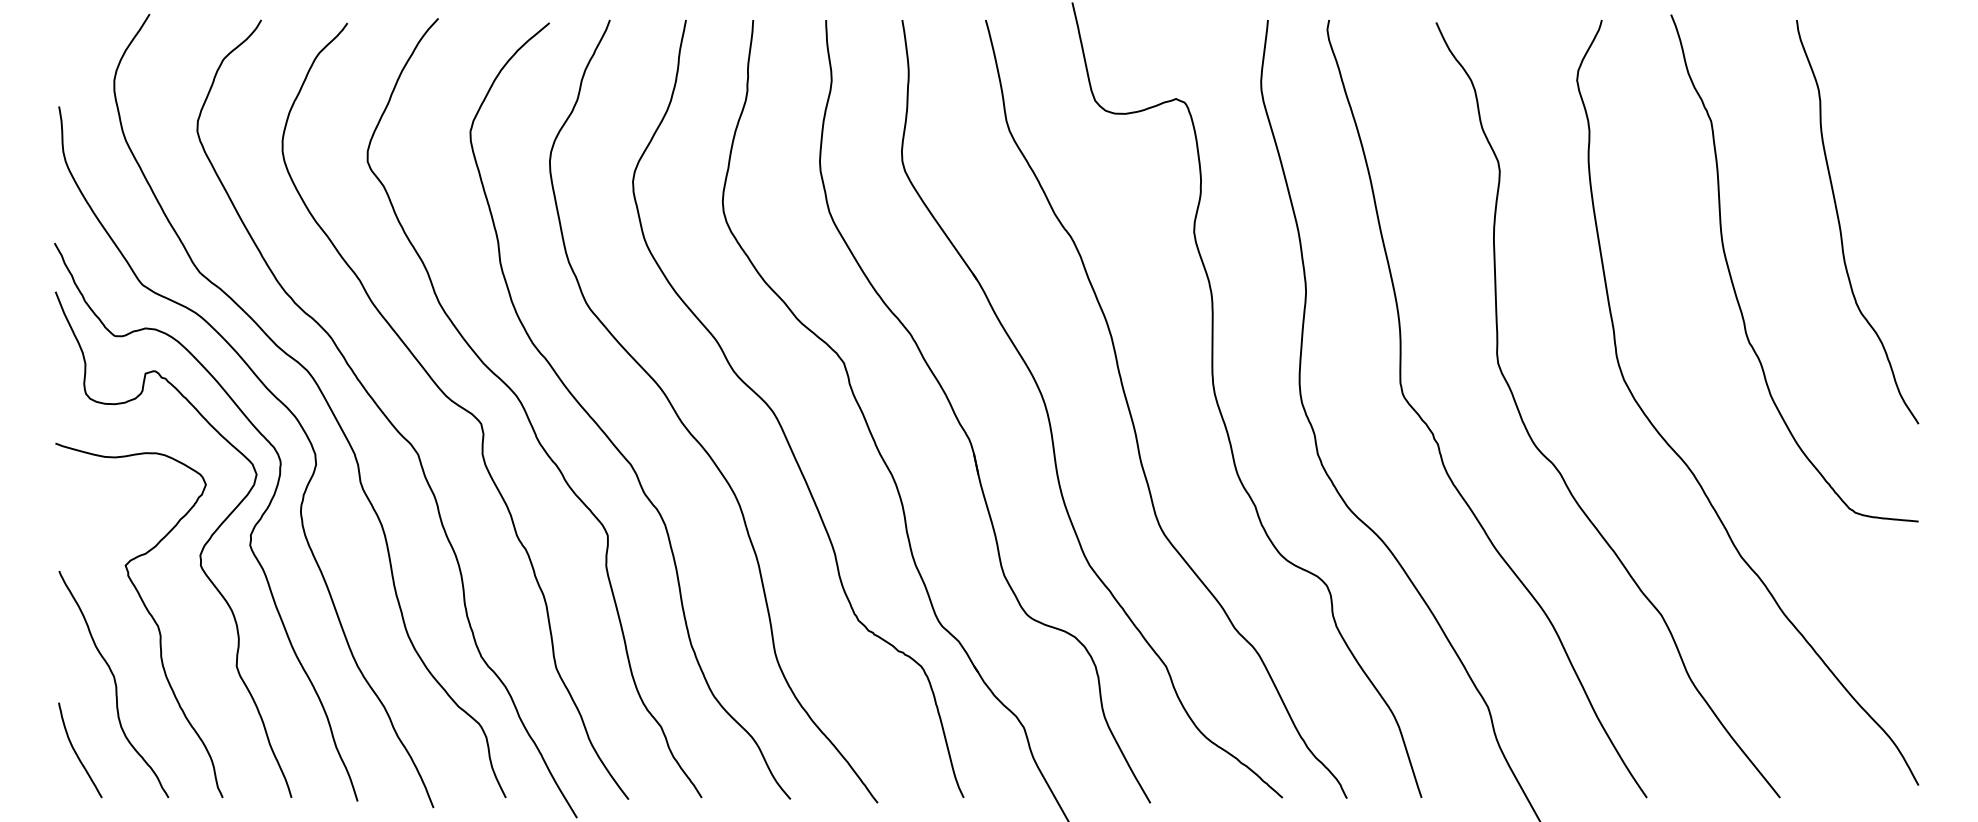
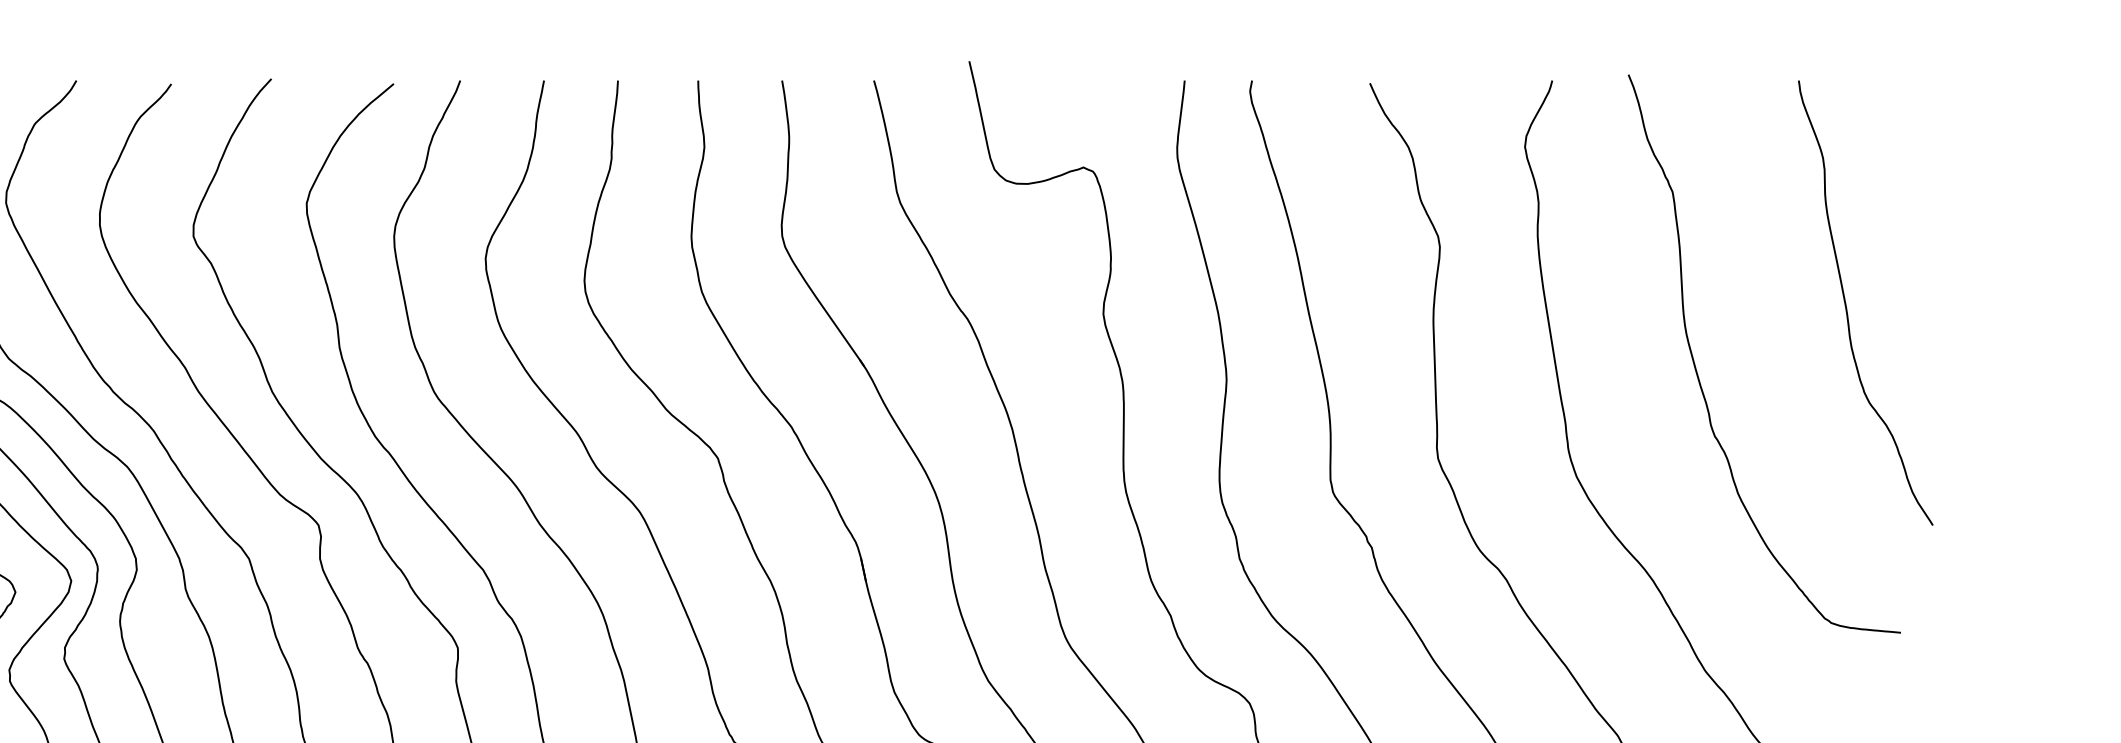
curve: (1840, 223) -> (1846, 304), moved

